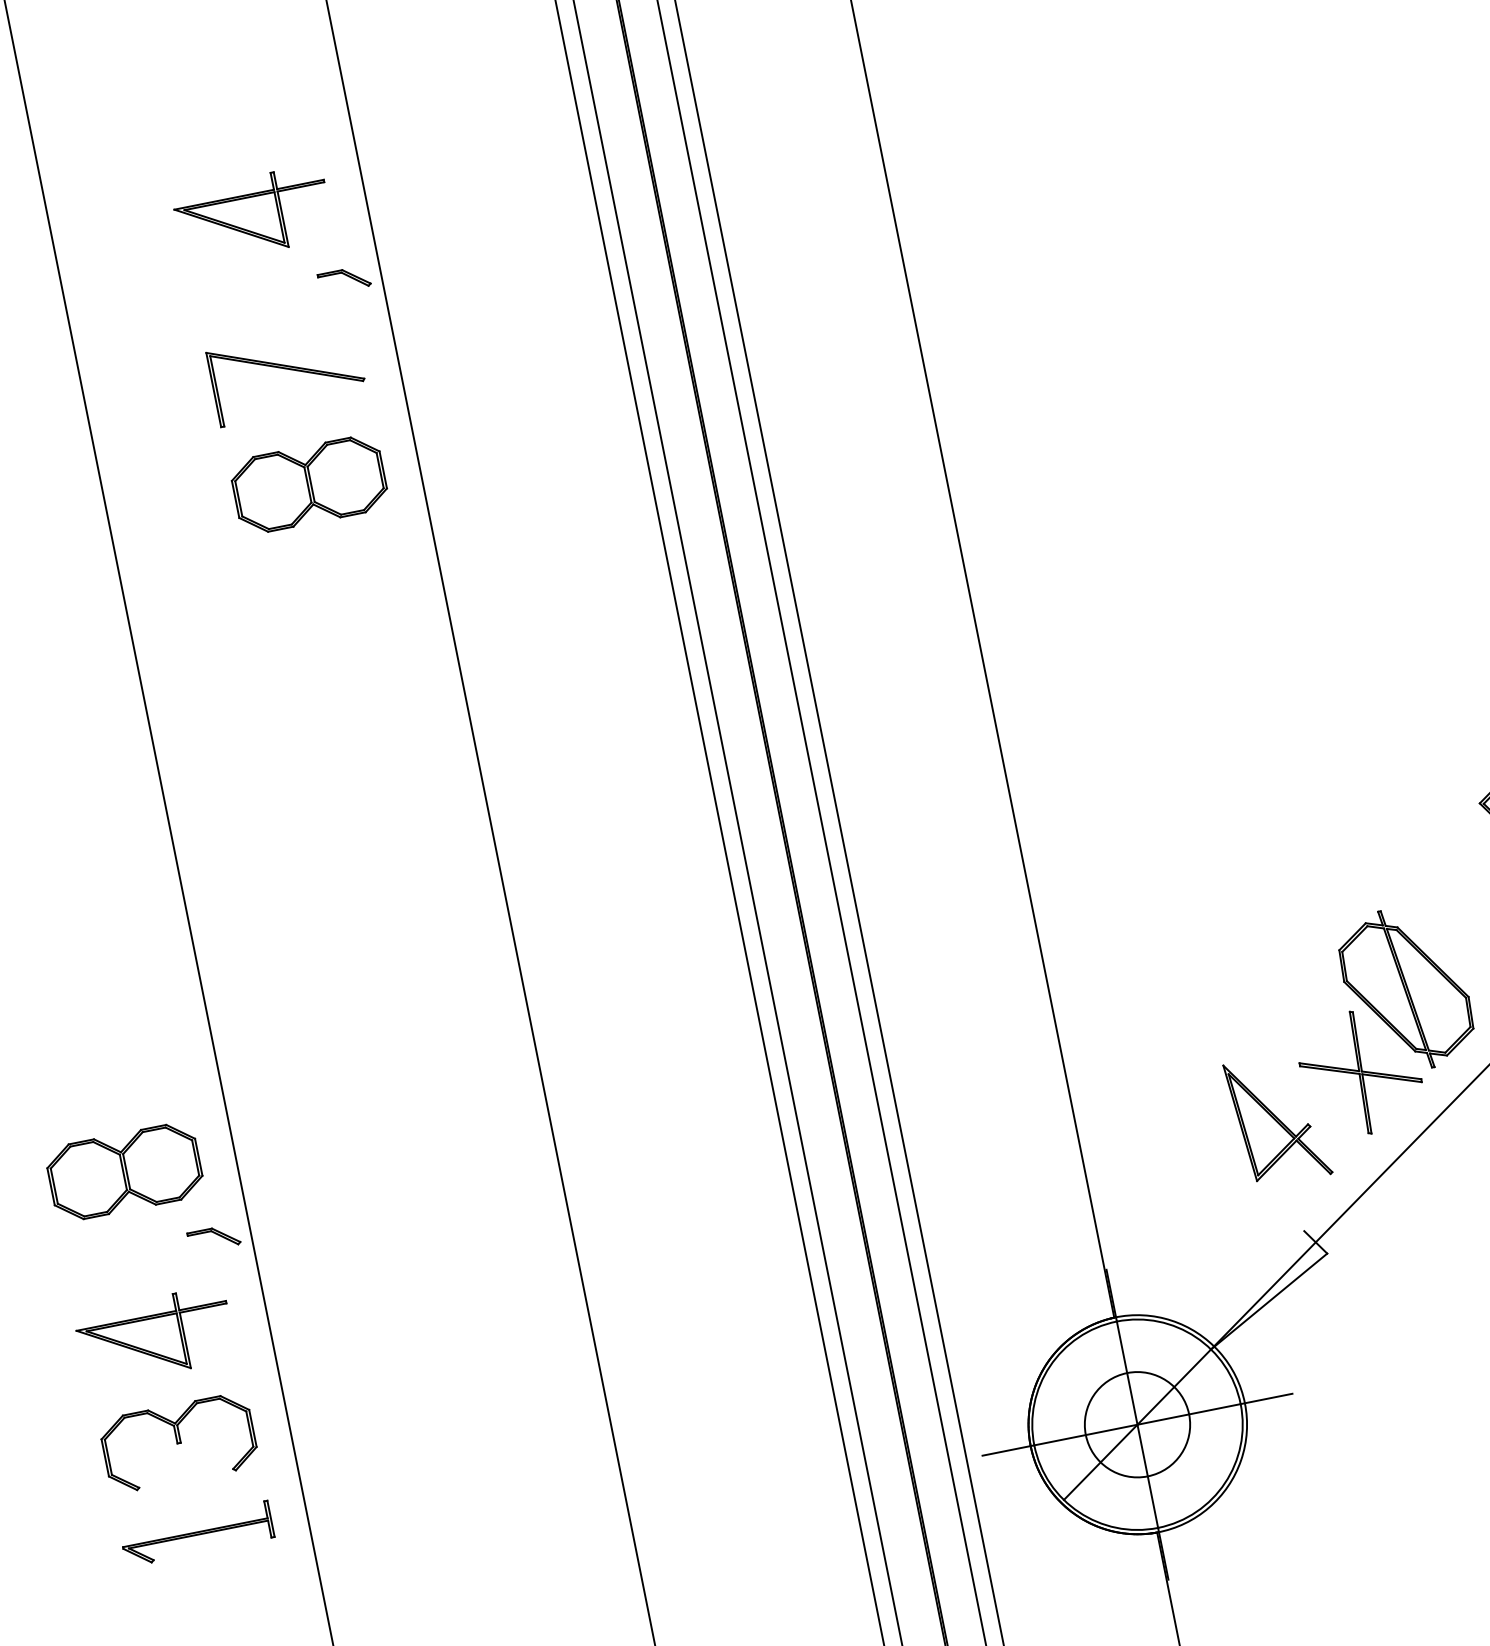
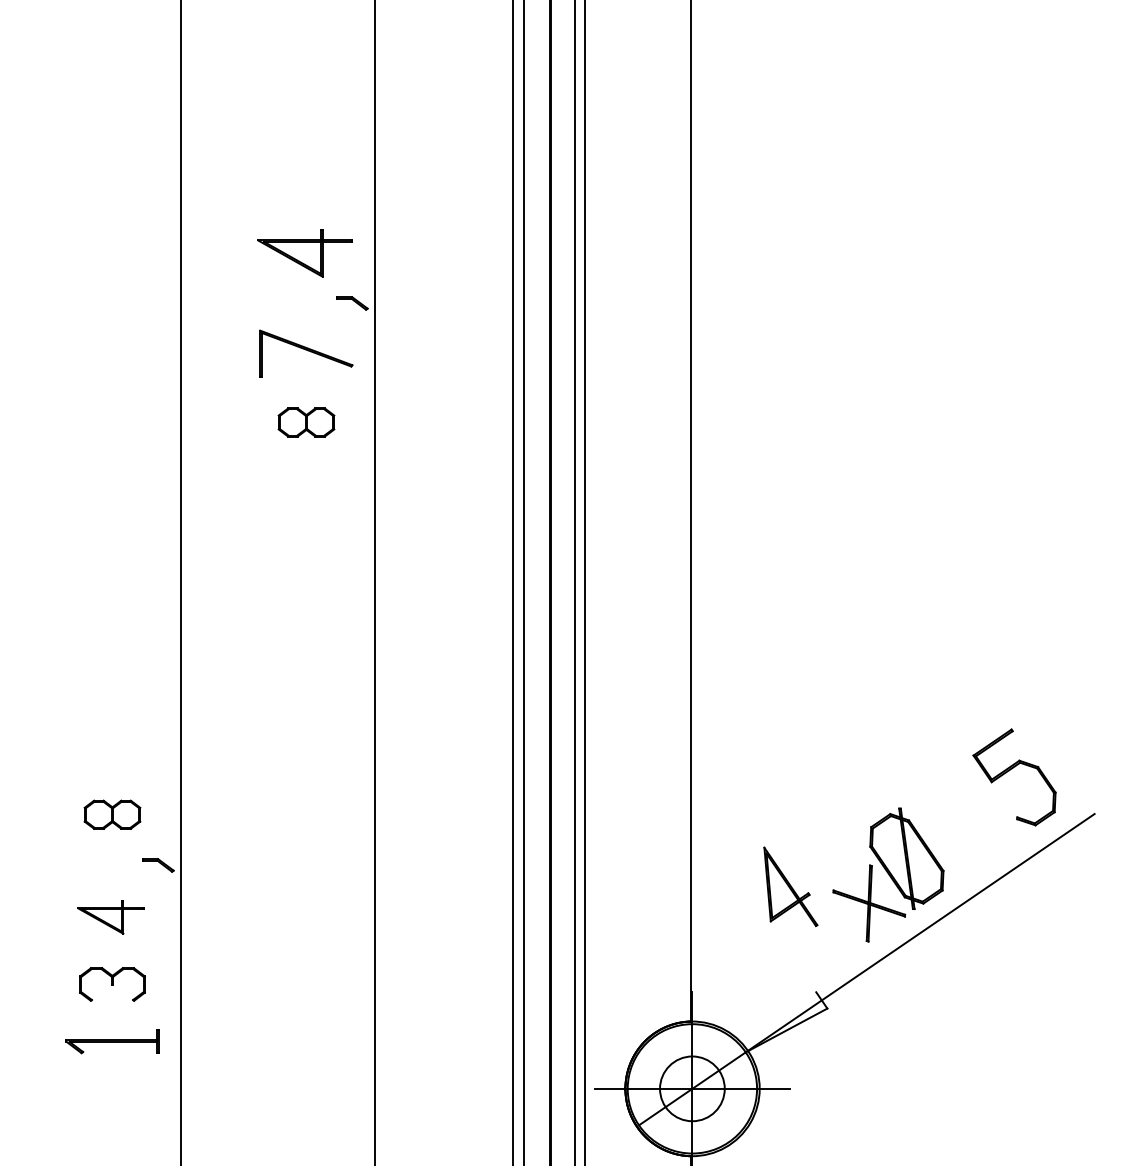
part: (309, 484) -> (306, 422), size x0.6
part: (1277, 1119) -> (790, 886), moved
part: (124, 1171) -> (112, 814), size x0.6
part: (154, 1336) -> (110, 917), size x0.7
part: (179, 1443) -> (112, 984), size x0.7

